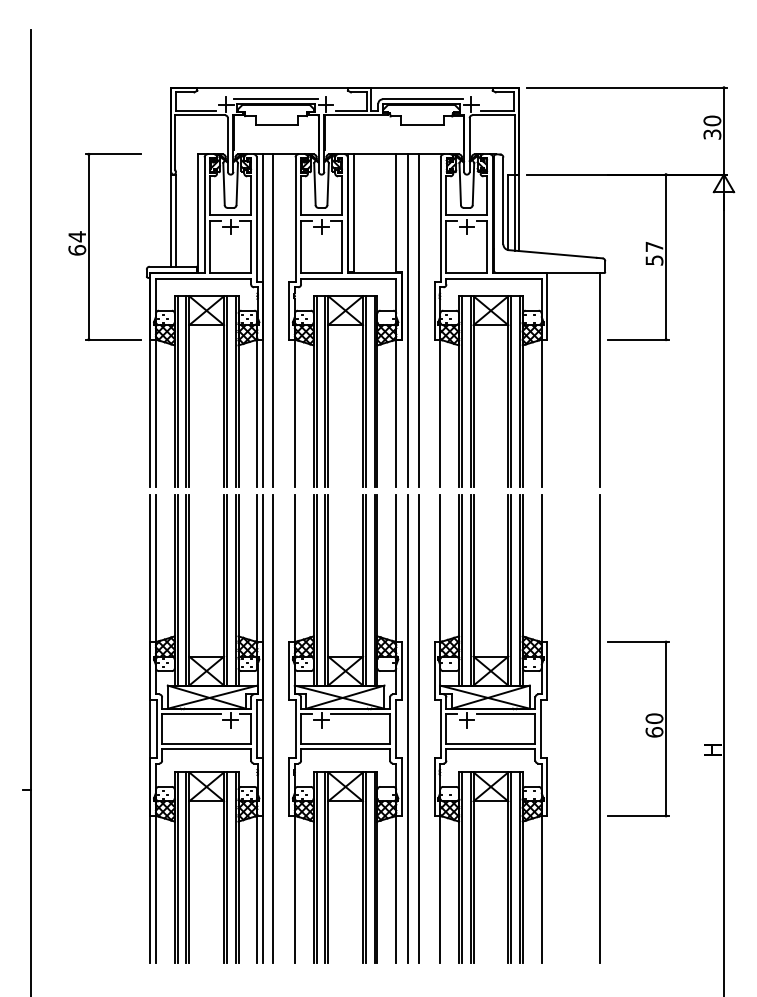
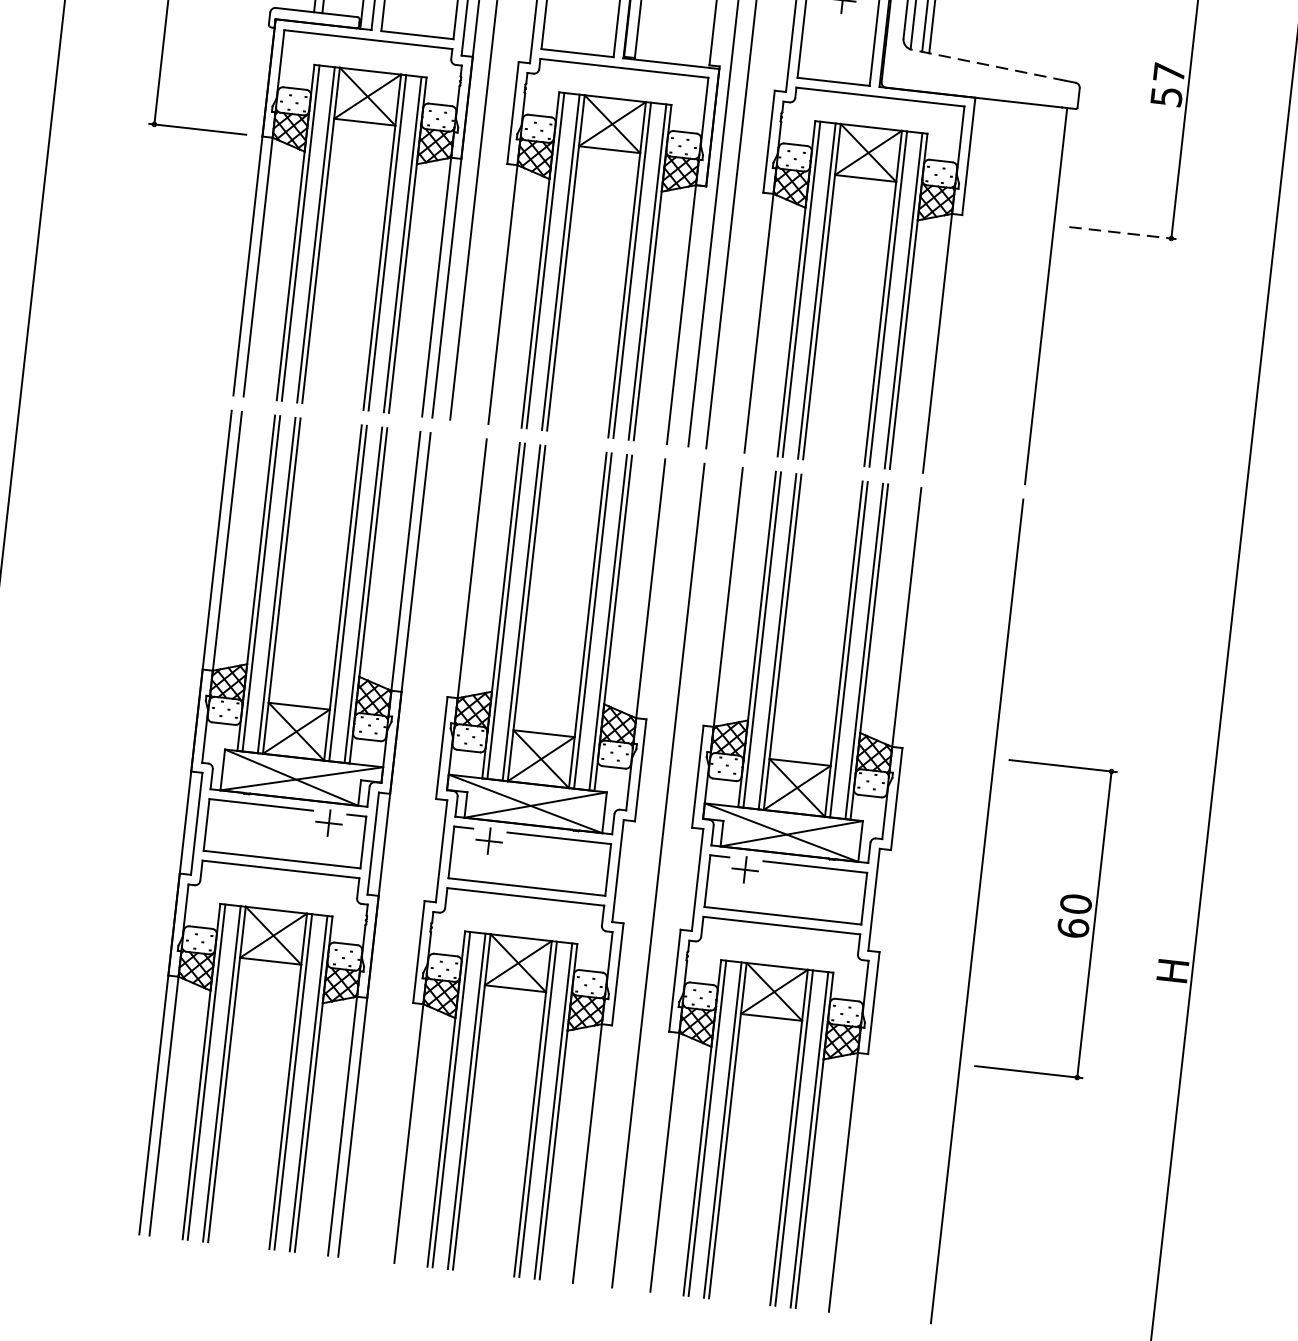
line: (552, 253) -> (988, 64), solid -> dashed
line: (639, 339) -> (1124, 233), solid -> dashed
line: (273, 728) -> (402, 846), removed
line: (408, 728) -> (640, 872), removed

